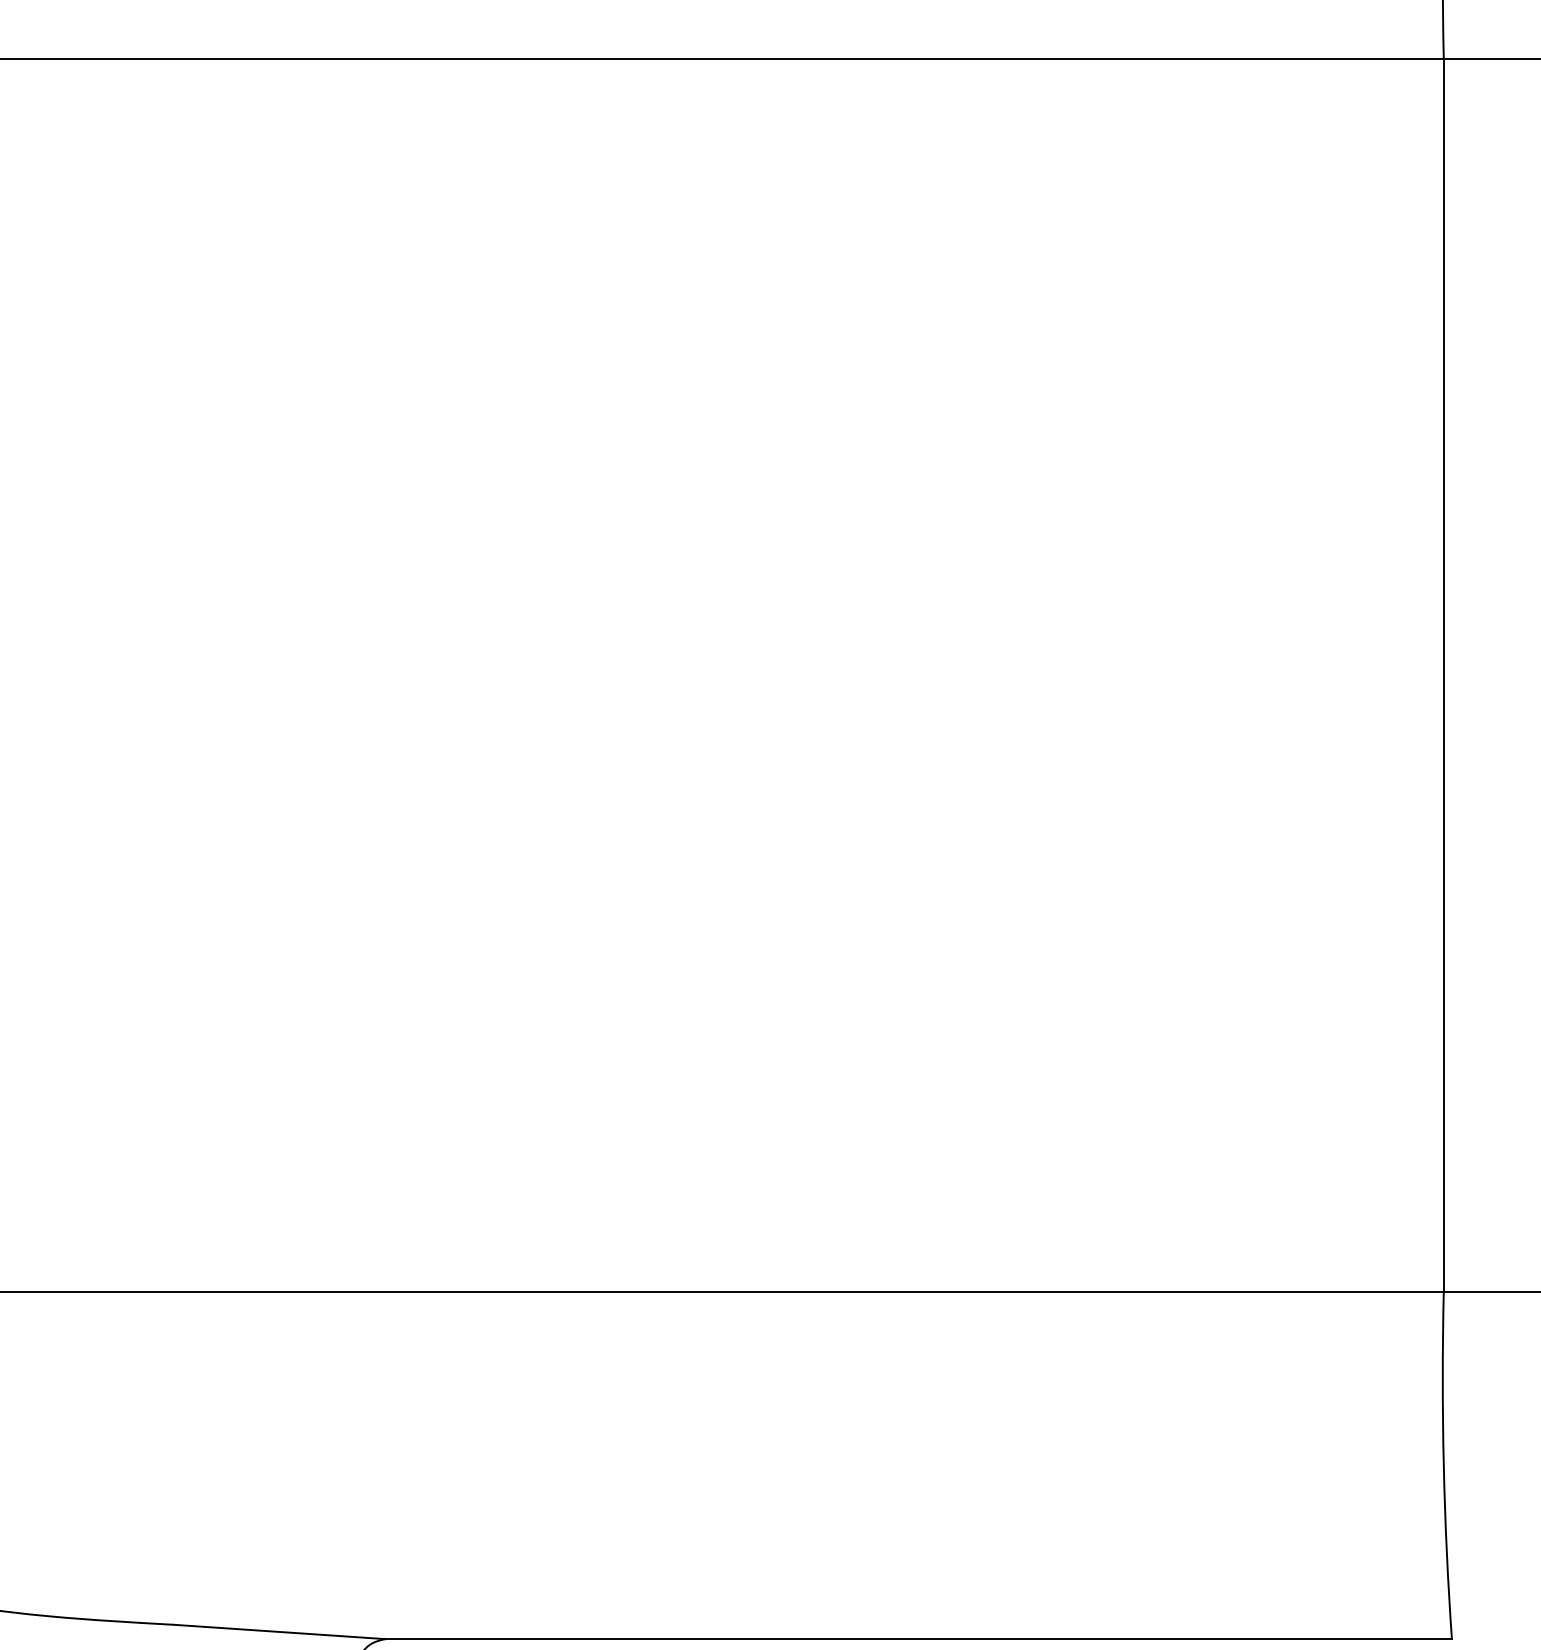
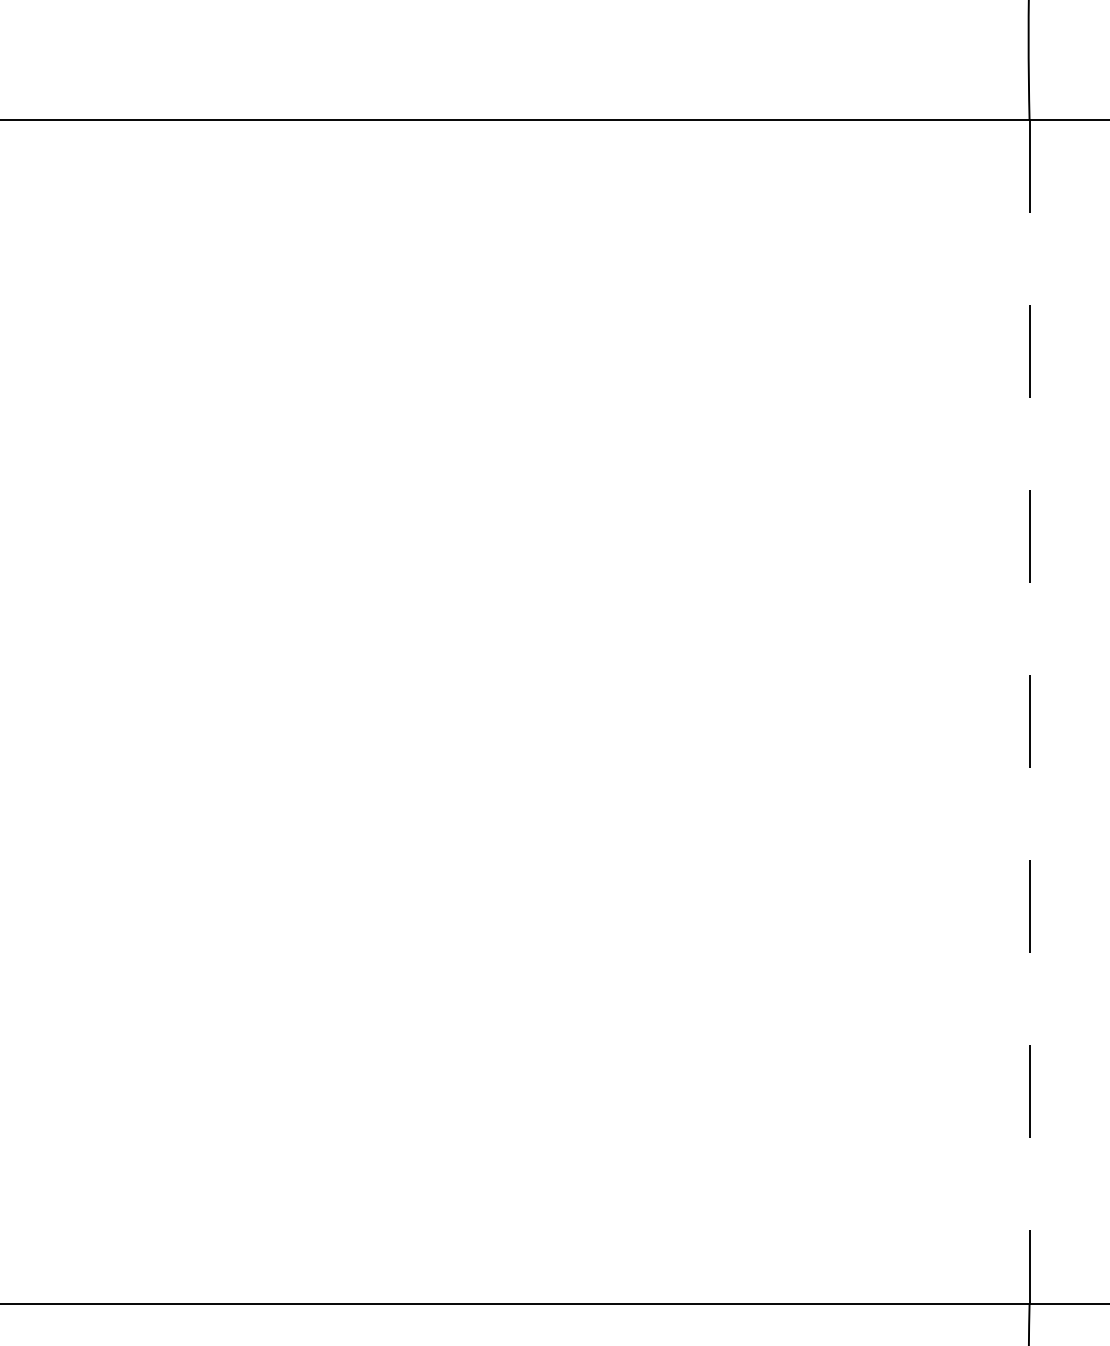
line: (1443, 675) -> (1029, 712), solid -> dashed

